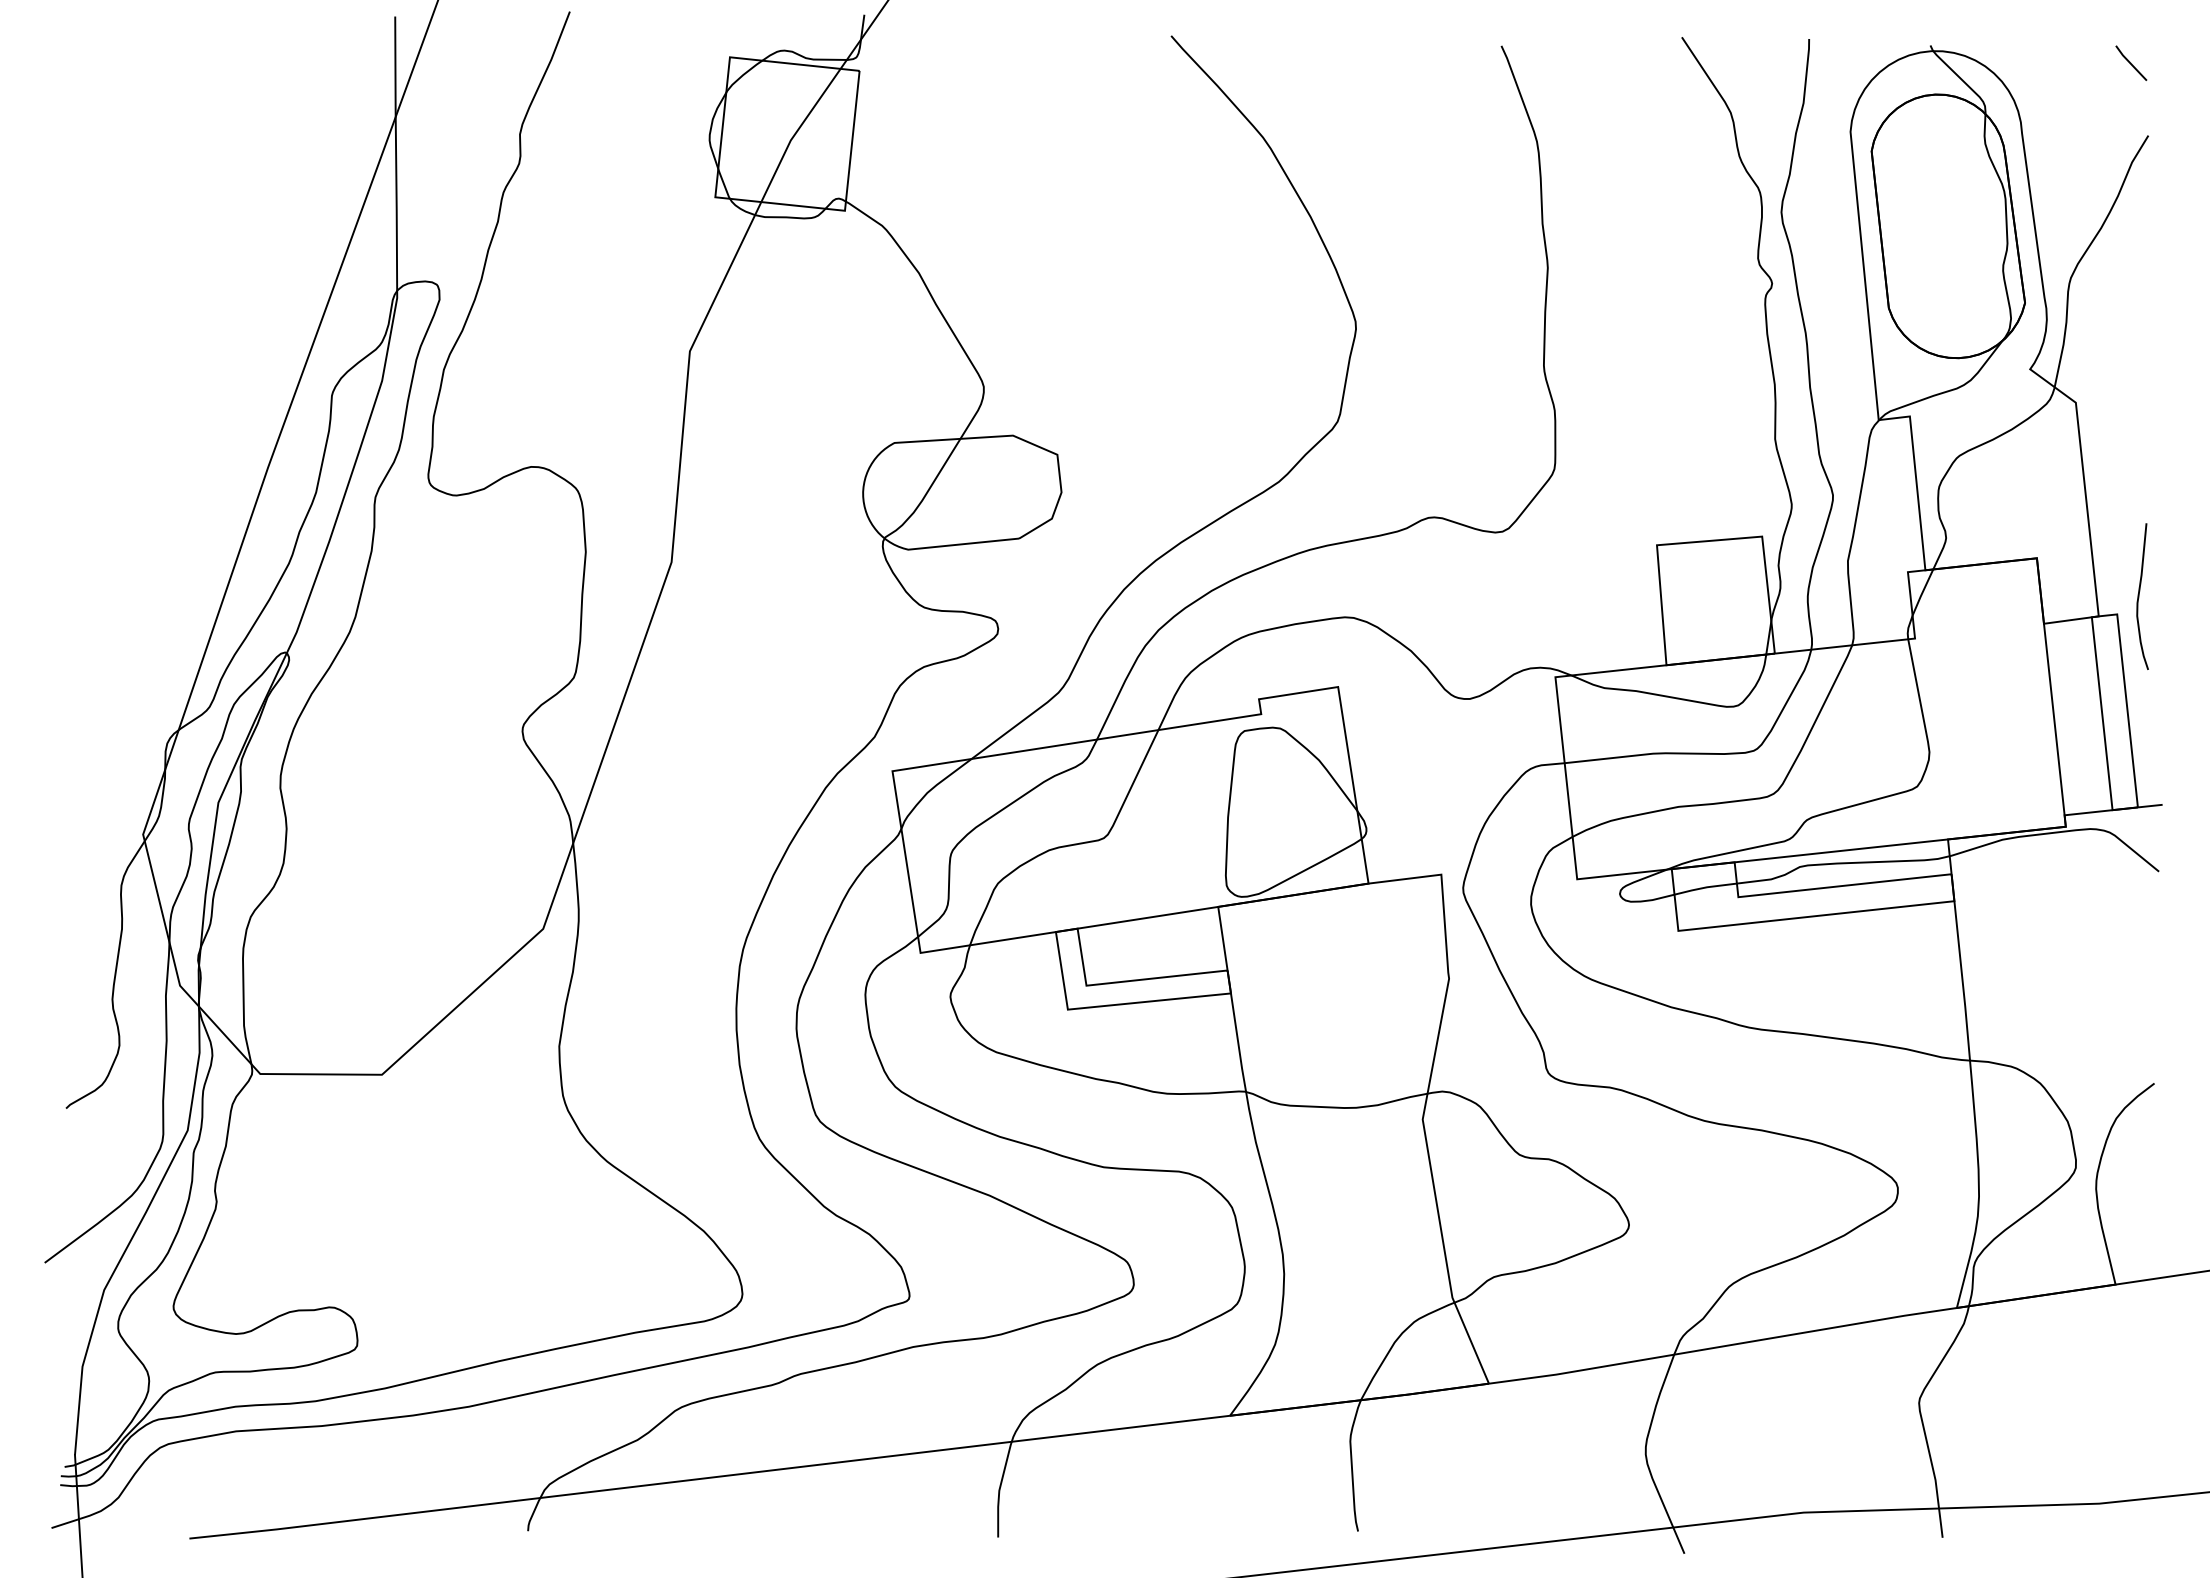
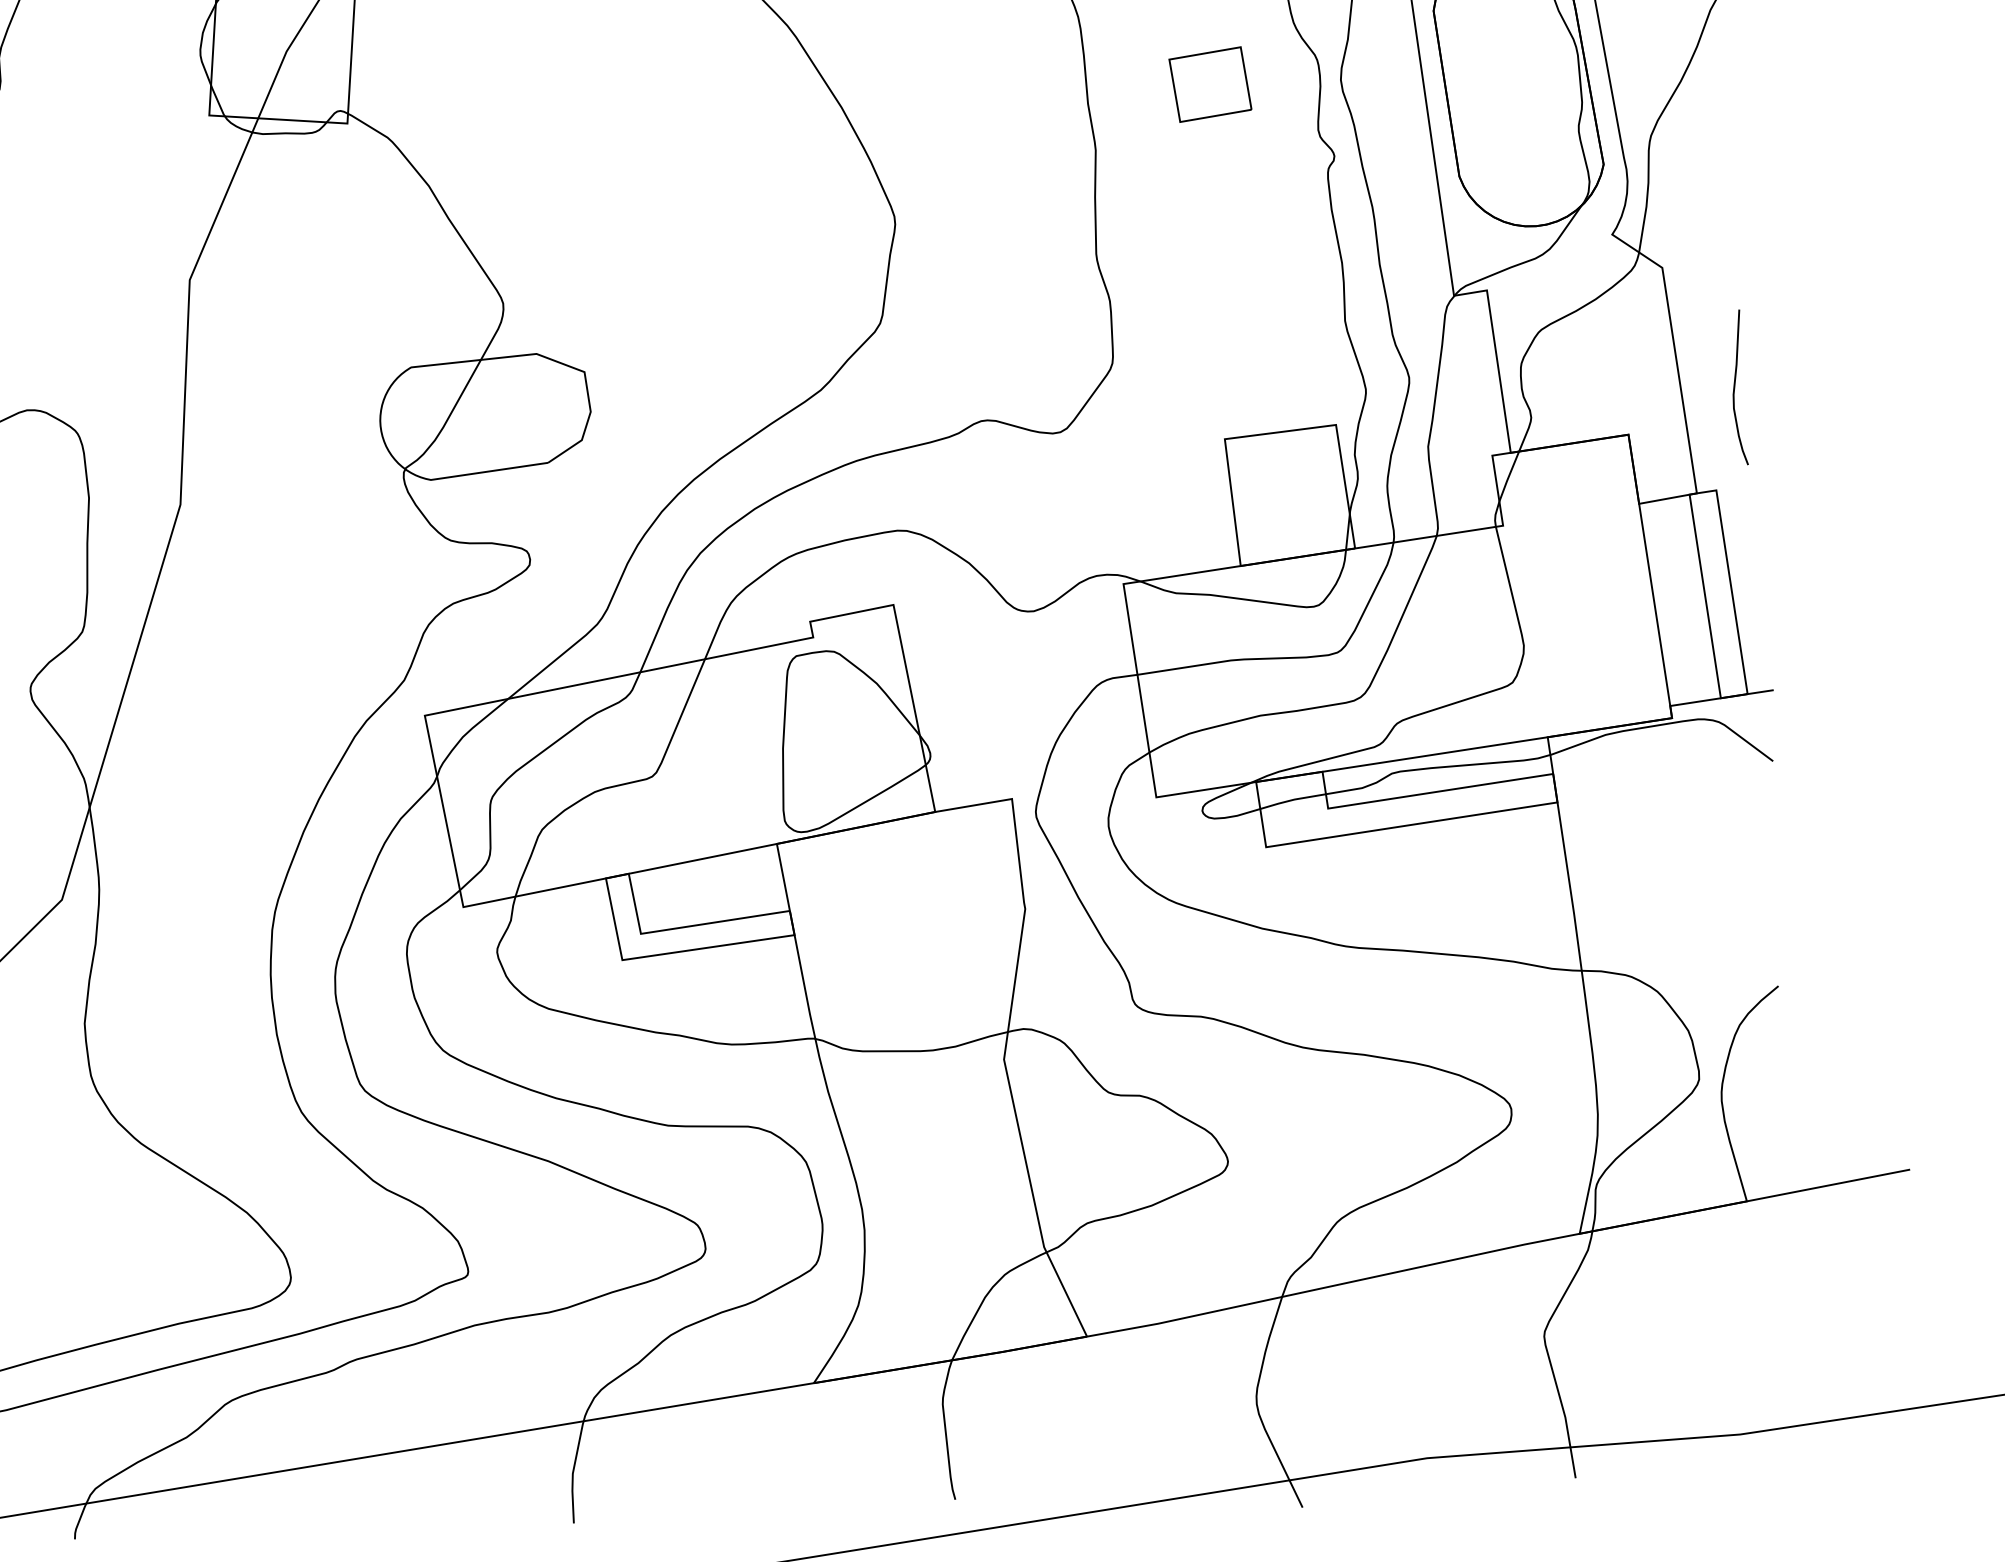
part: (1658, 210) -> (1210, 84), added
curve: (2139, 596) -> (1735, 387), moved

